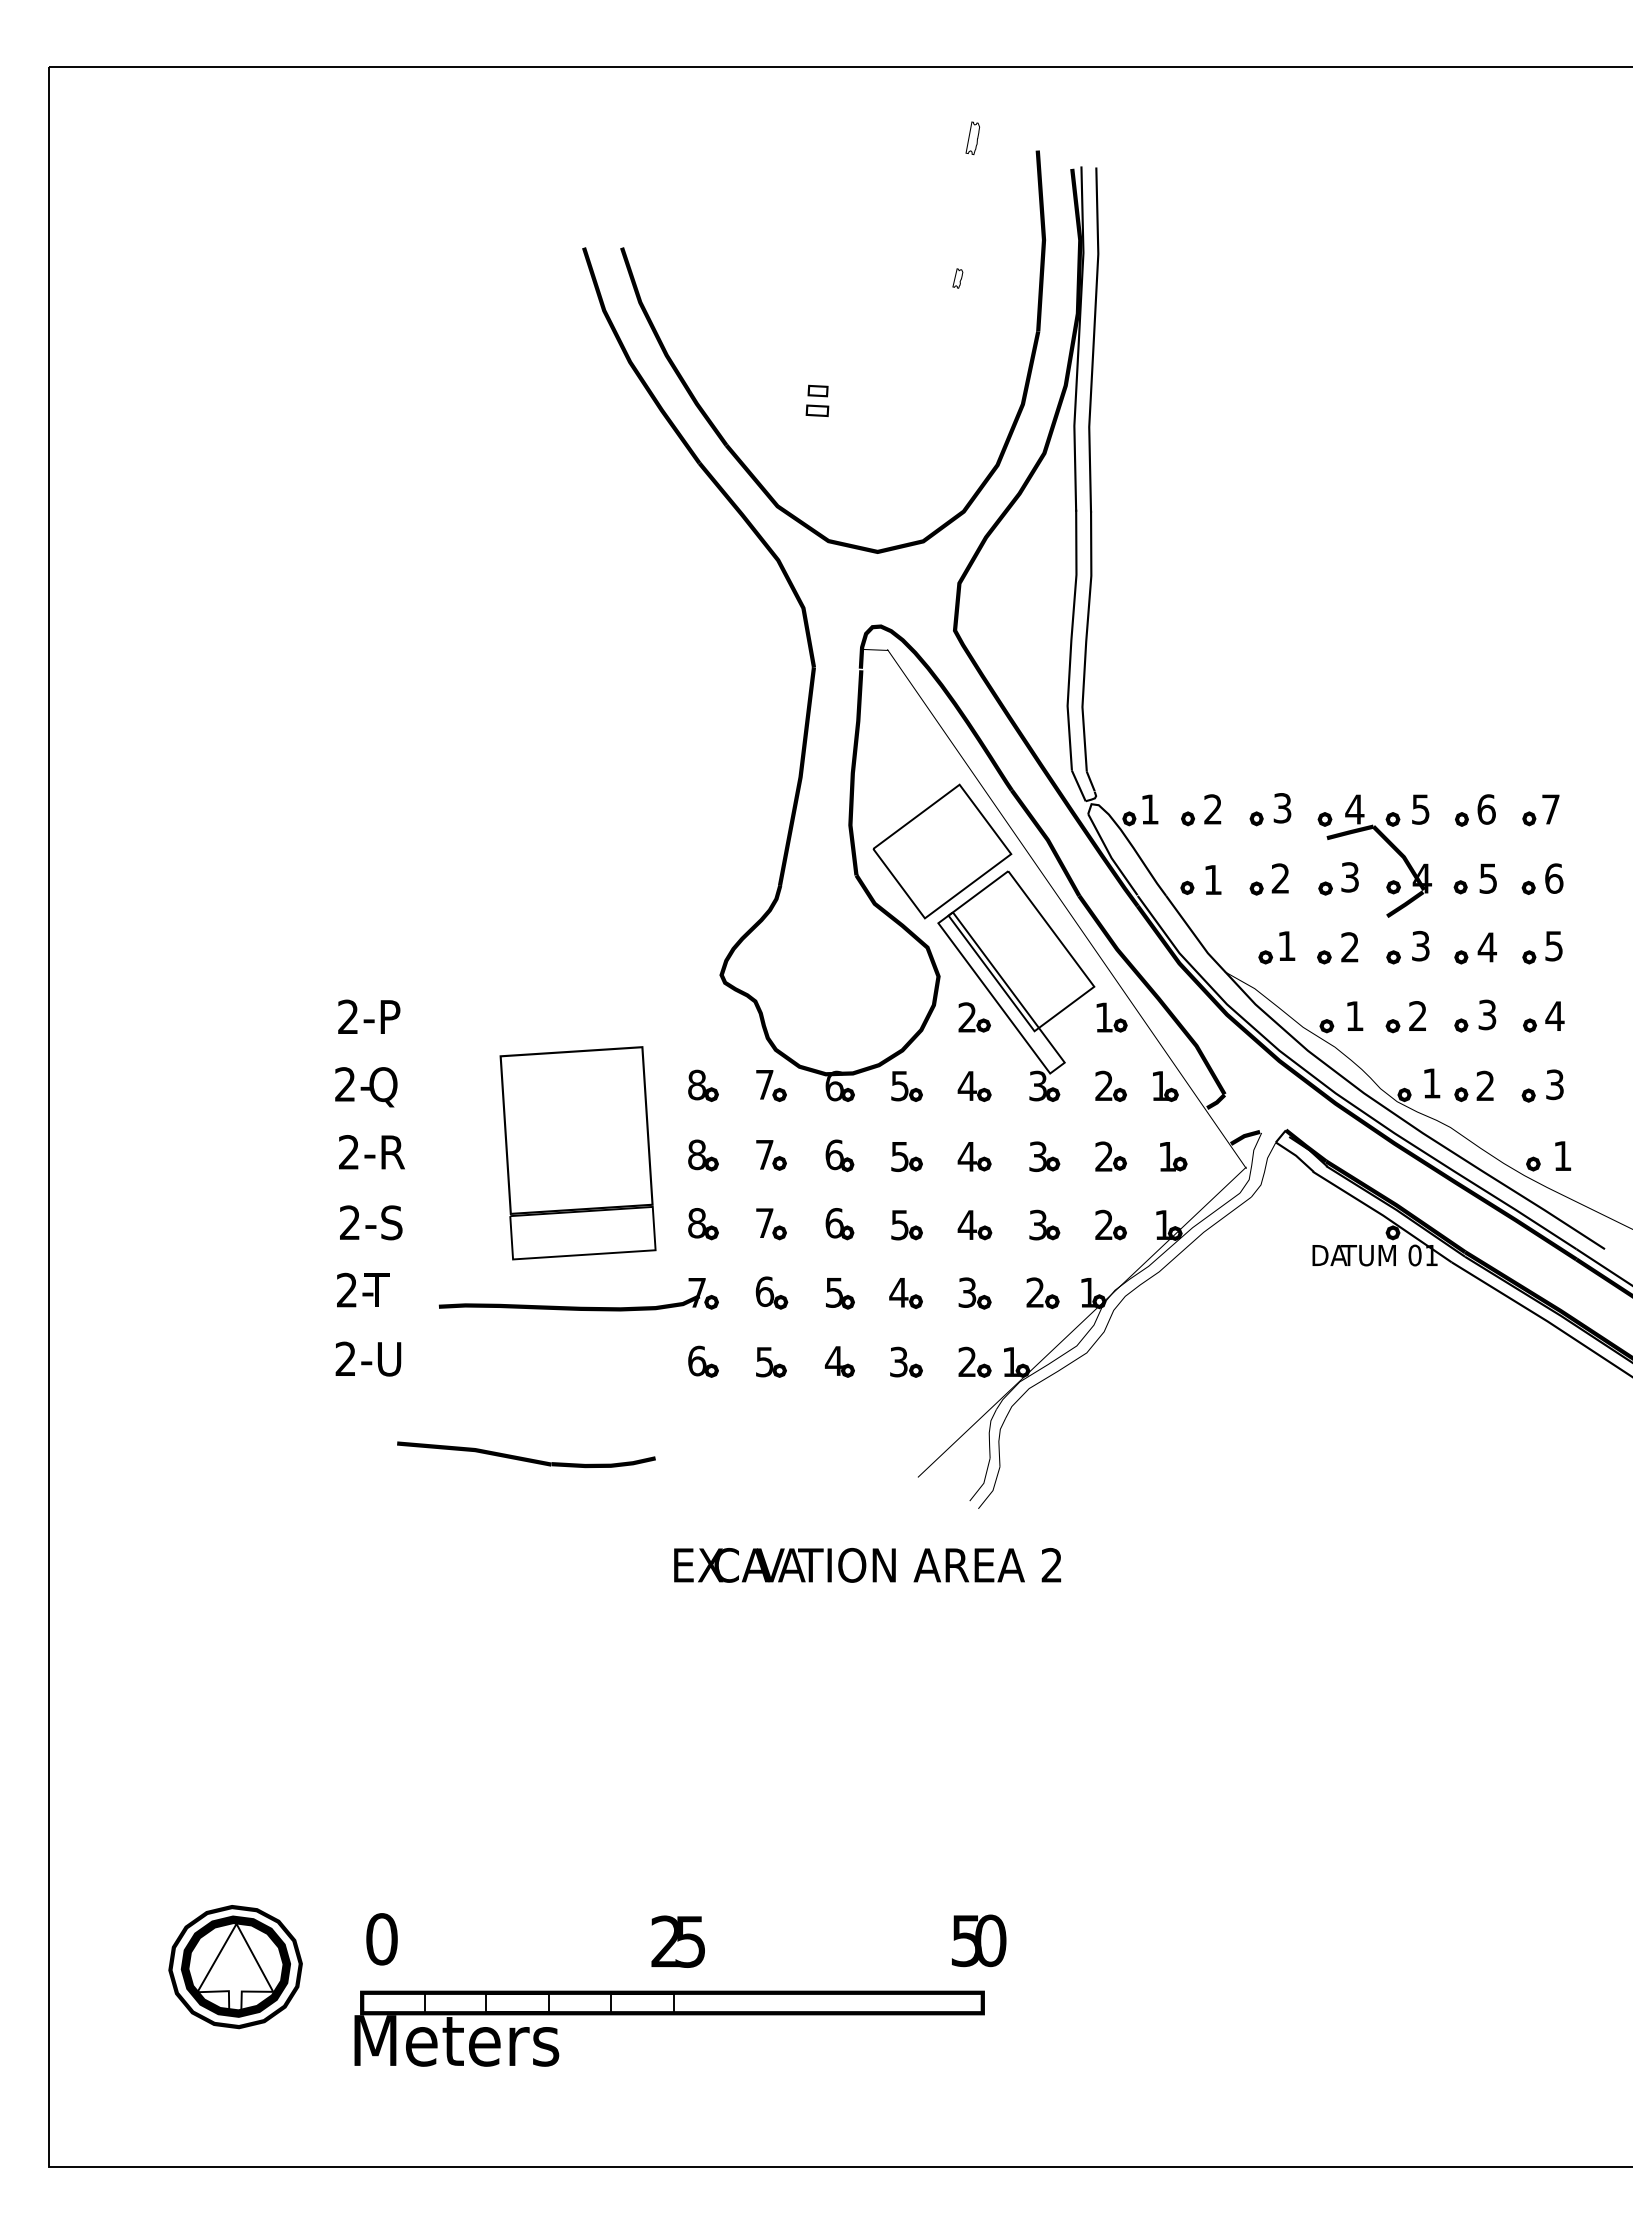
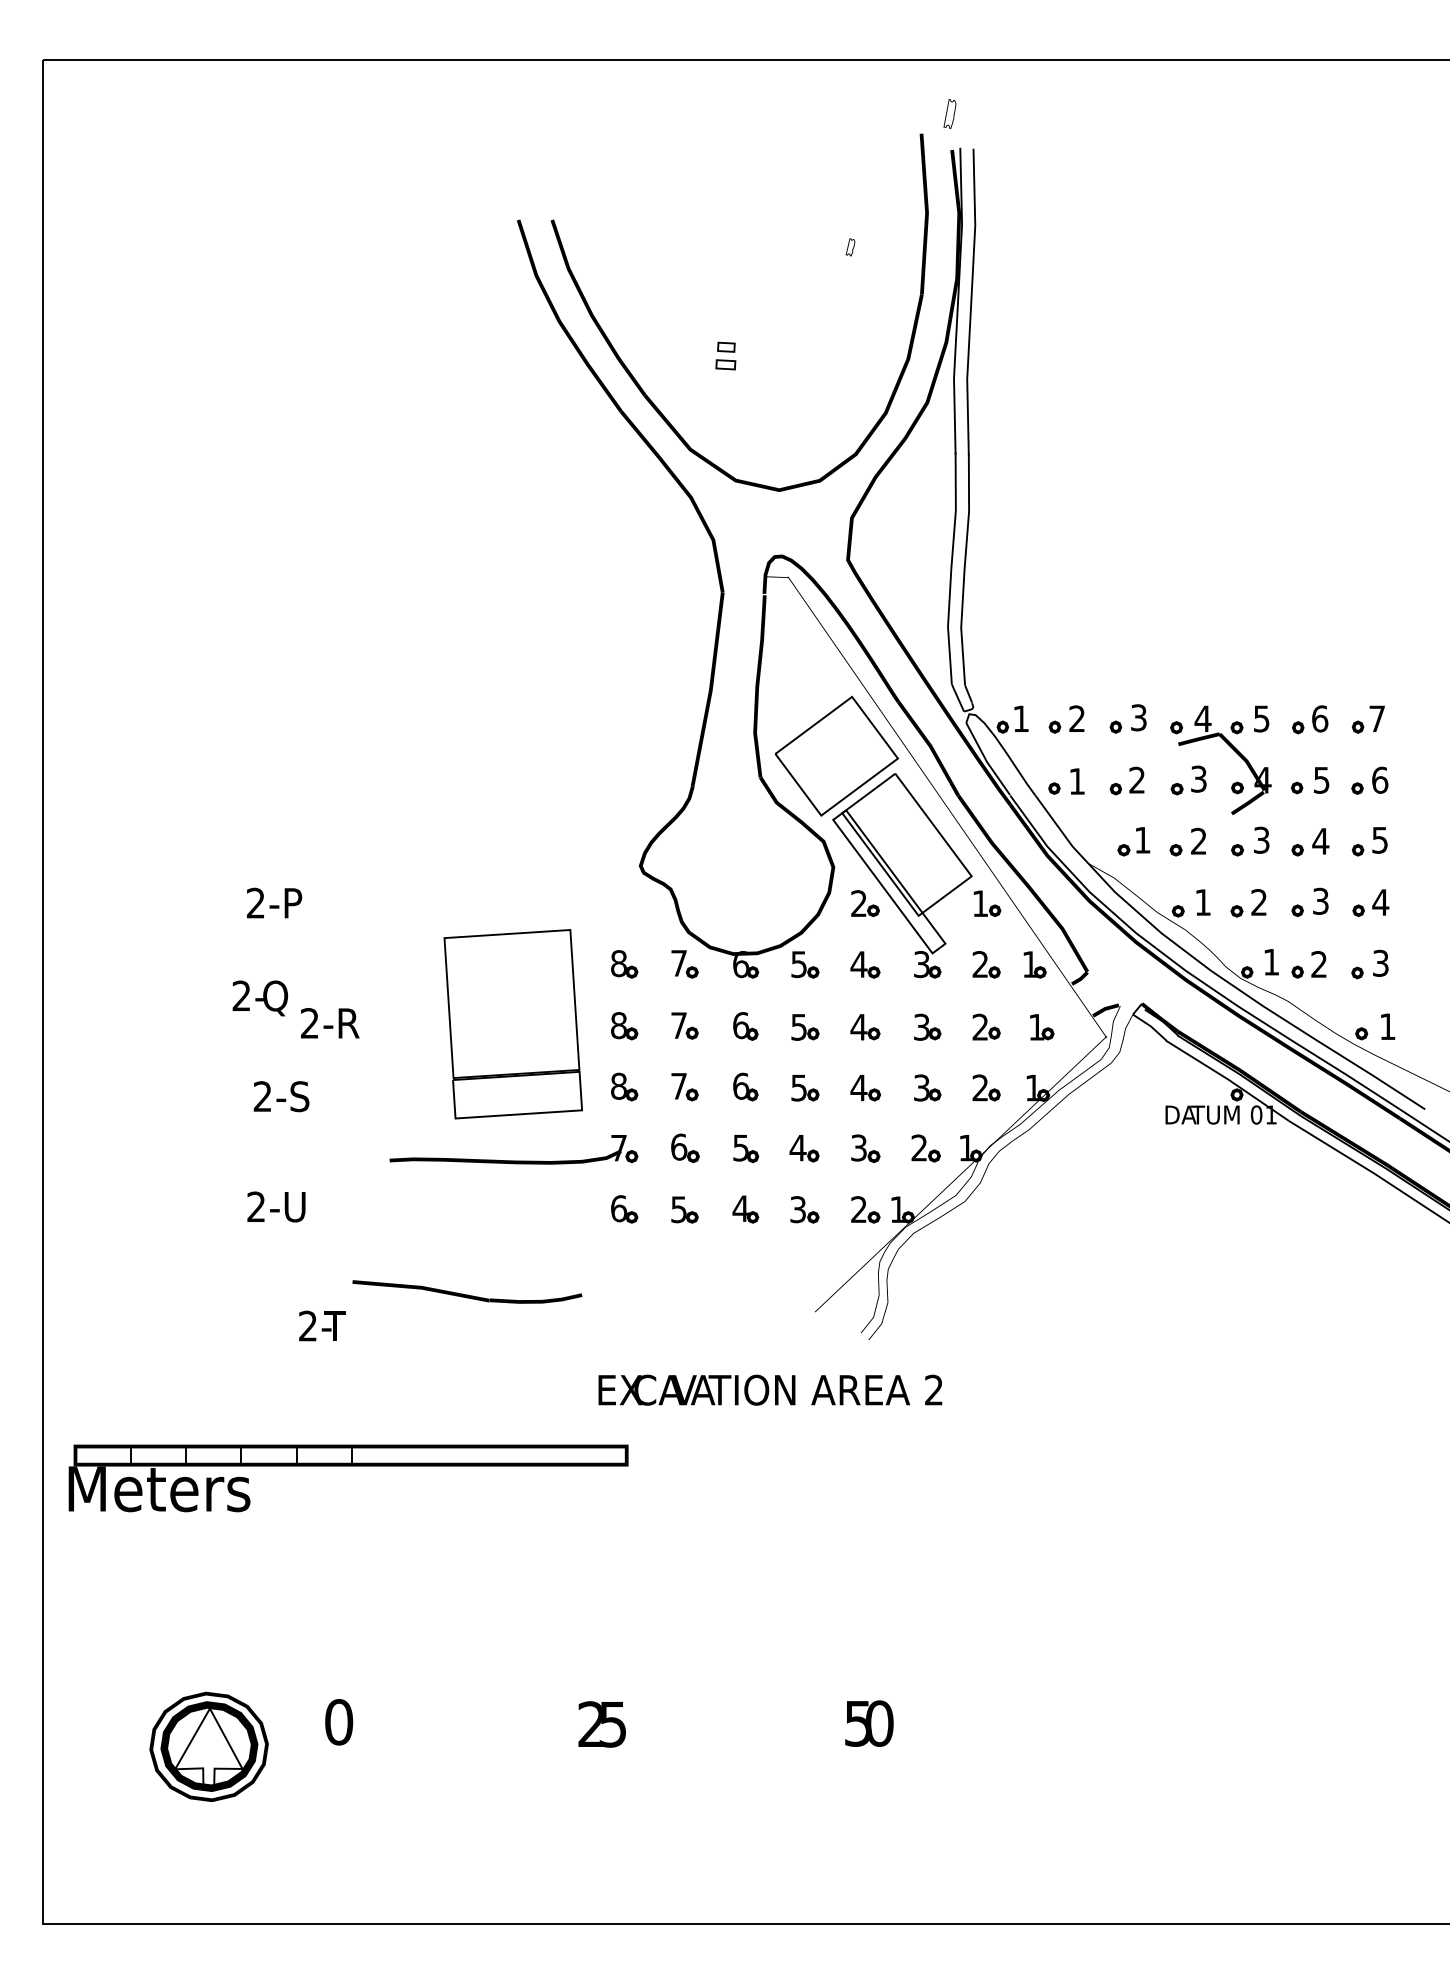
part: (972, 137) -> (949, 113), moved
text: (369, 1016) -> (274, 902), moved
text: (366, 1087) -> (260, 998), moved
text: (371, 1222) -> (281, 1096), moved
text: (363, 1289) -> (322, 1325), moved
text: (368, 1358) -> (276, 1206), moved
part: (669, 2015) -> (348, 1466), moved

